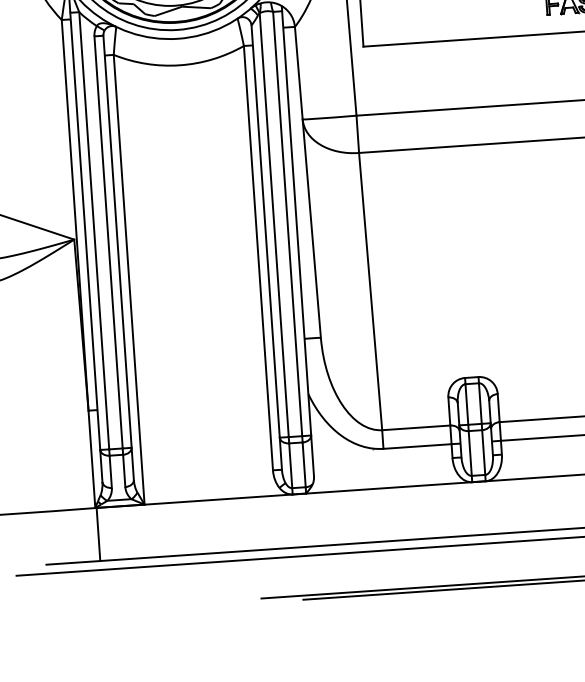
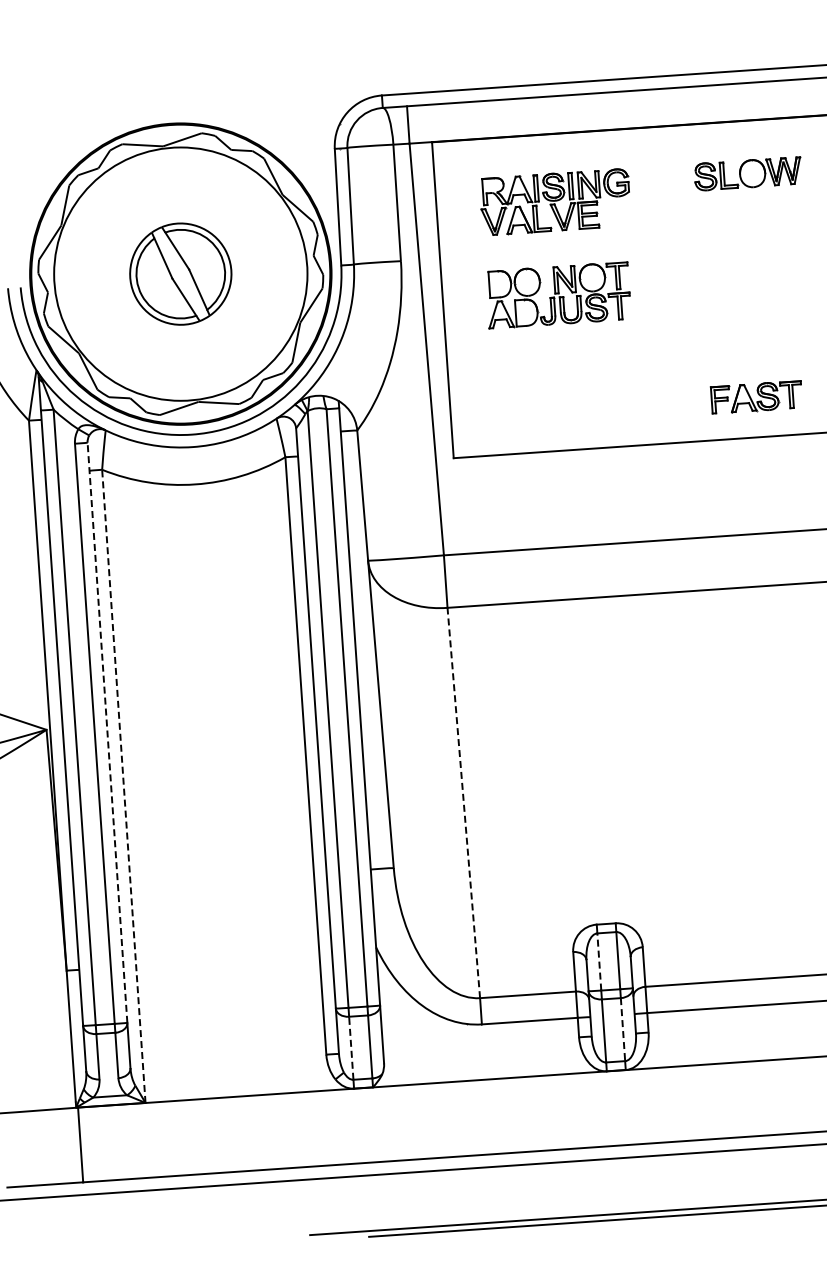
line: (117, 241) -> (107, 732), solid -> dashed
line: (128, 279) -> (123, 785), solid -> dashed
line: (370, 291) -> (463, 803), solid -> dashed
line: (467, 404) -> (599, 961), solid -> dashed
line: (484, 452) -> (623, 1029), solid -> dashed
line: (290, 465) -> (351, 1048), solid -> dashed

